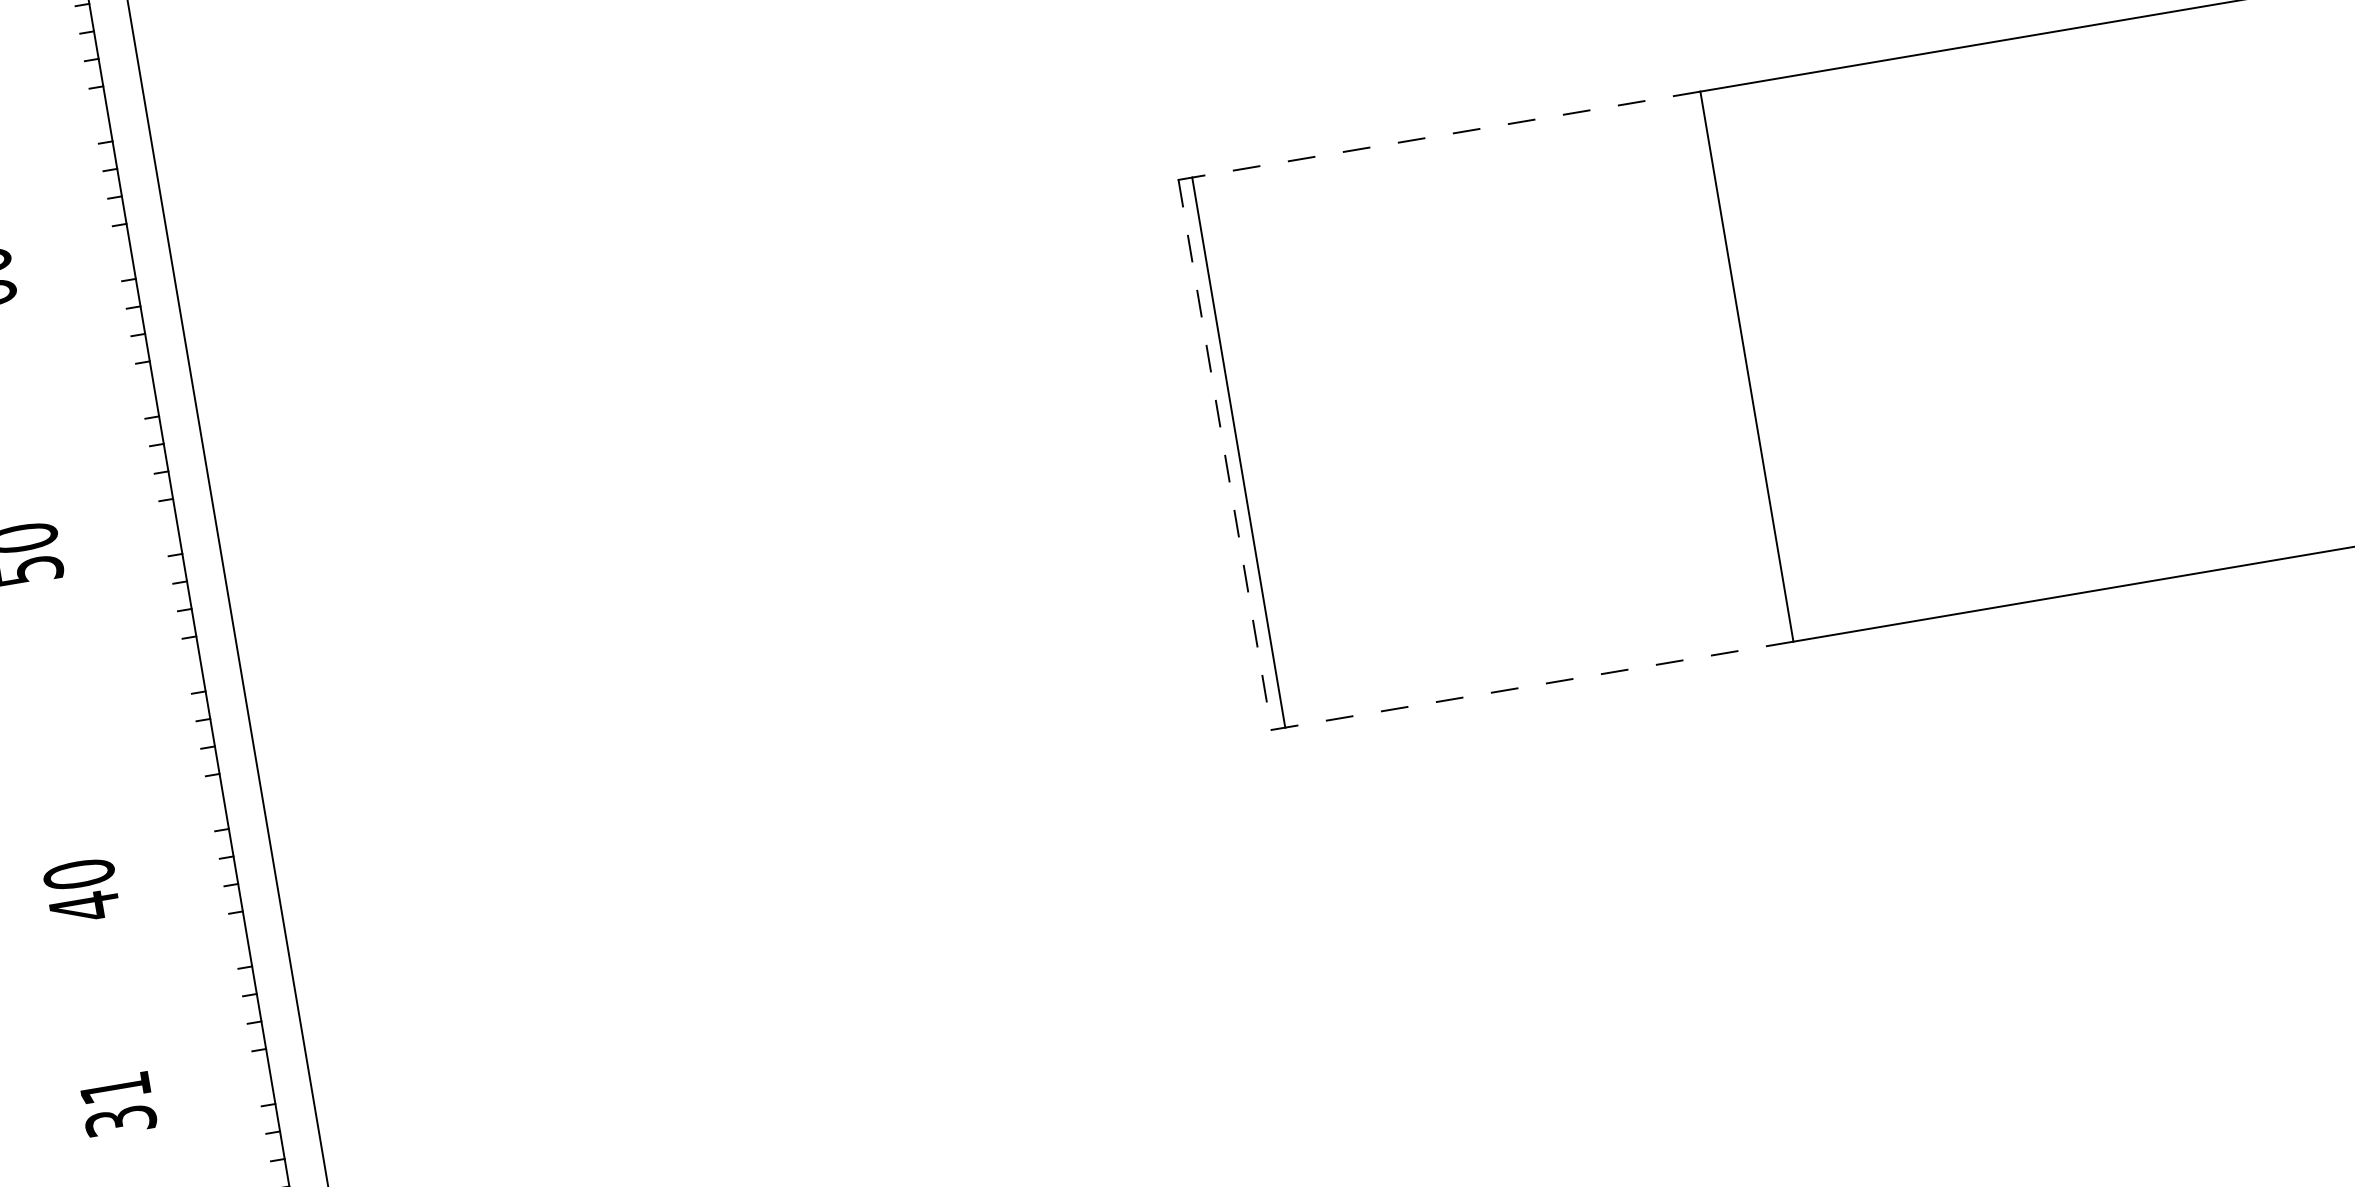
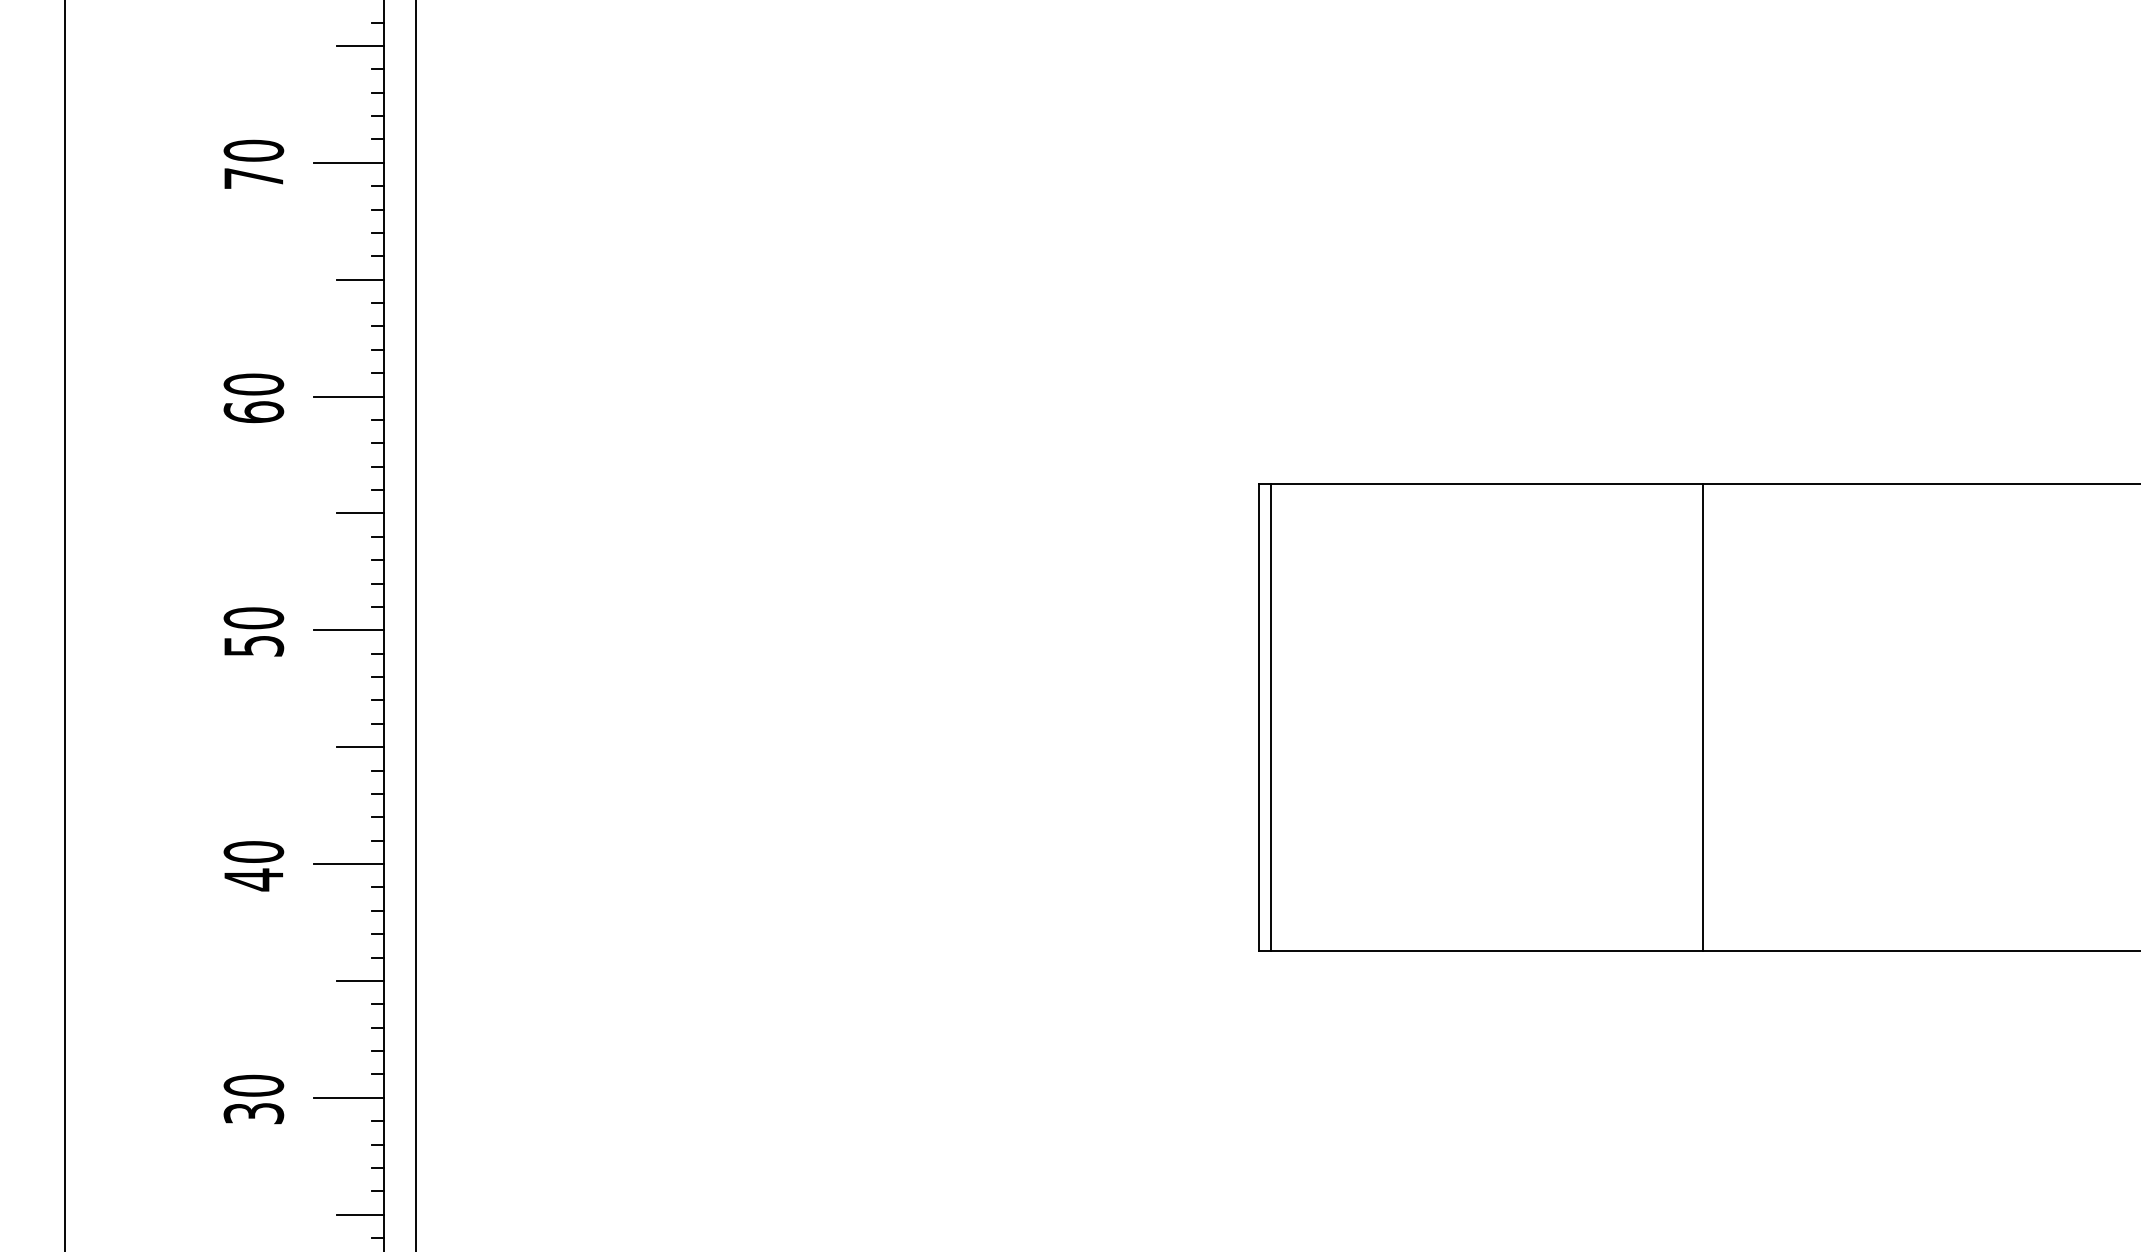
line: (80, 118) -> (360, 279), added
line: (1445, 134) -> (1486, 483), dashed -> solid
line: (89, 258) -> (348, 396), added
line: (126, 393) -> (360, 513), added
line: (1225, 454) -> (1259, 717), dashed -> solid
line: (136, 533) -> (348, 630), added
line: (173, 668) -> (360, 747), added
line: (1538, 684) -> (1486, 951), dashed -> solid
line: (182, 809) -> (348, 864), added
text: (81, 891) -> (253, 866), moved
line: (219, 943) -> (360, 980), added
line: (229, 1083) -> (348, 1097), added
text: (114, 1087) -> (253, 1085), 31 -> 30

